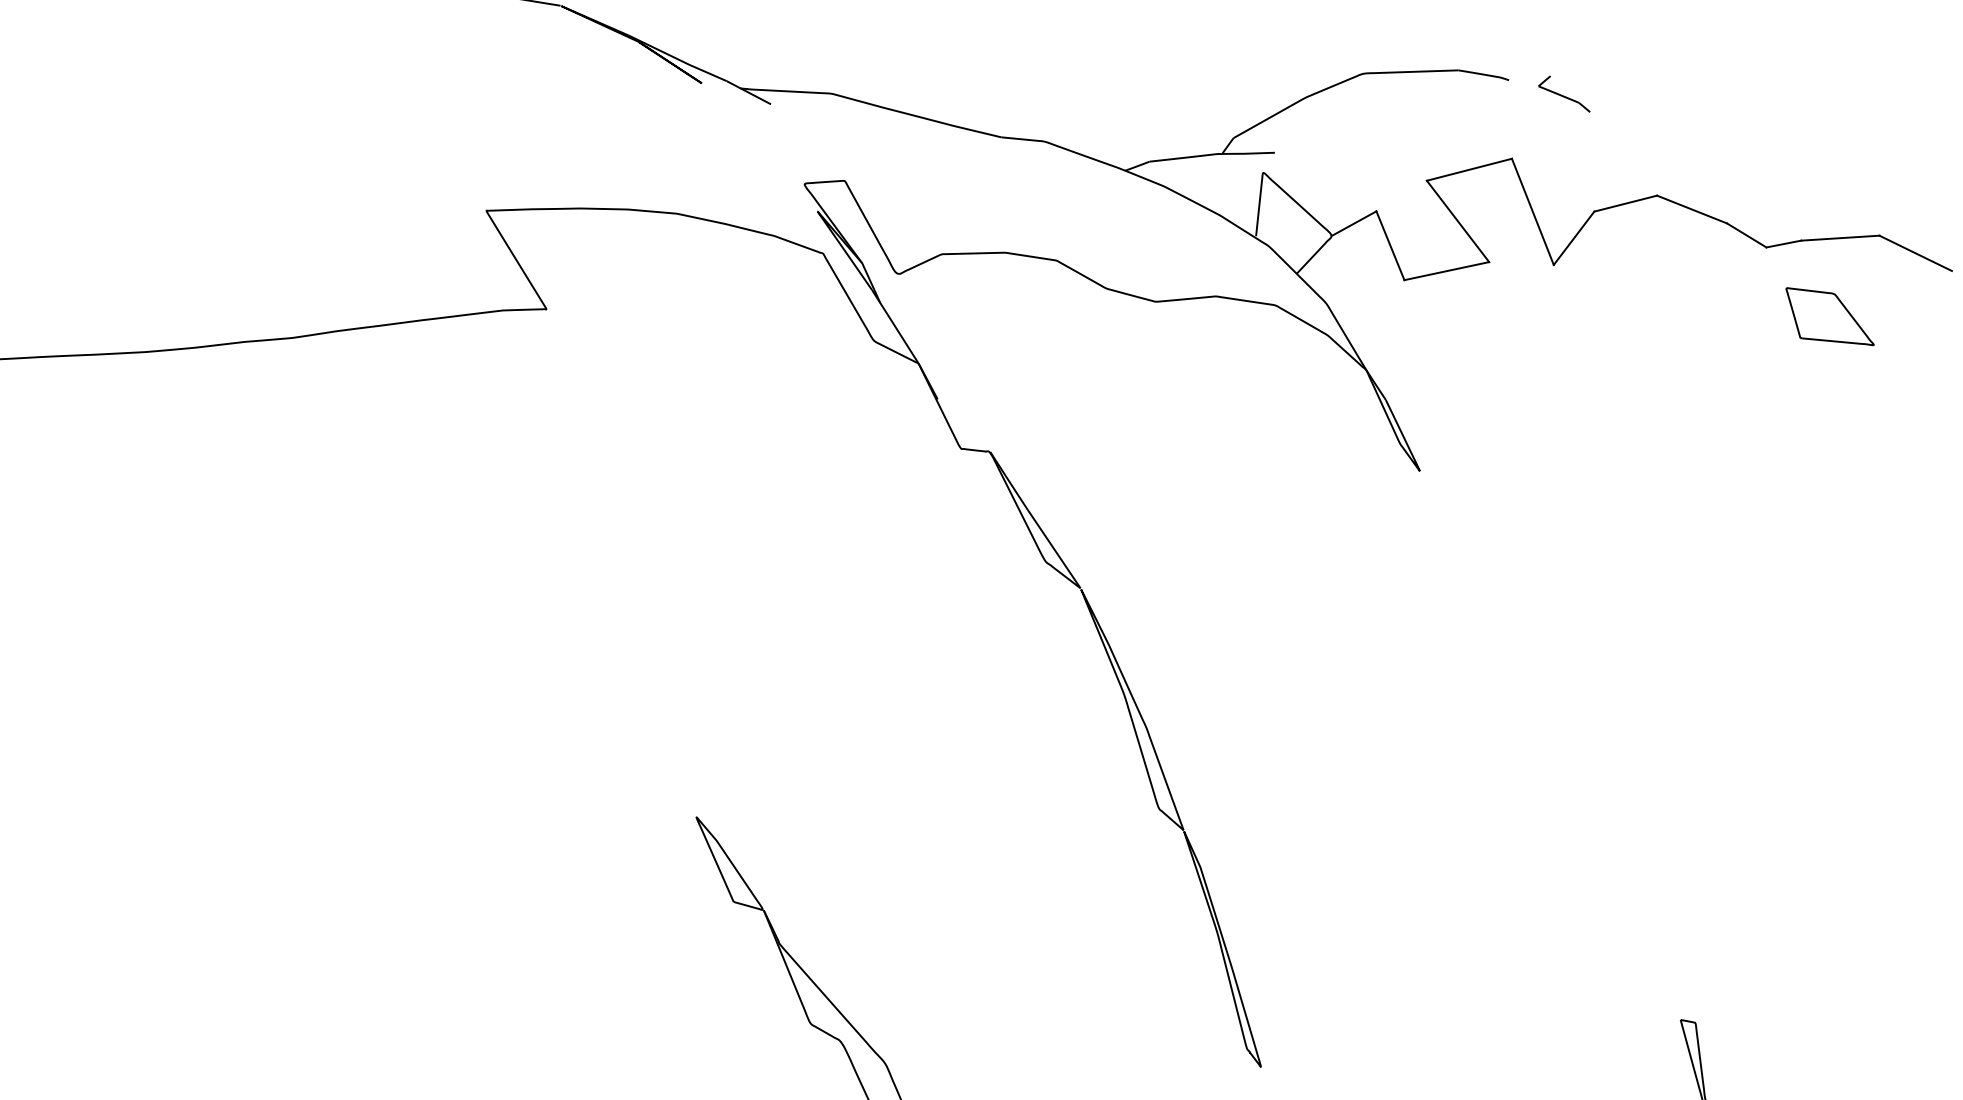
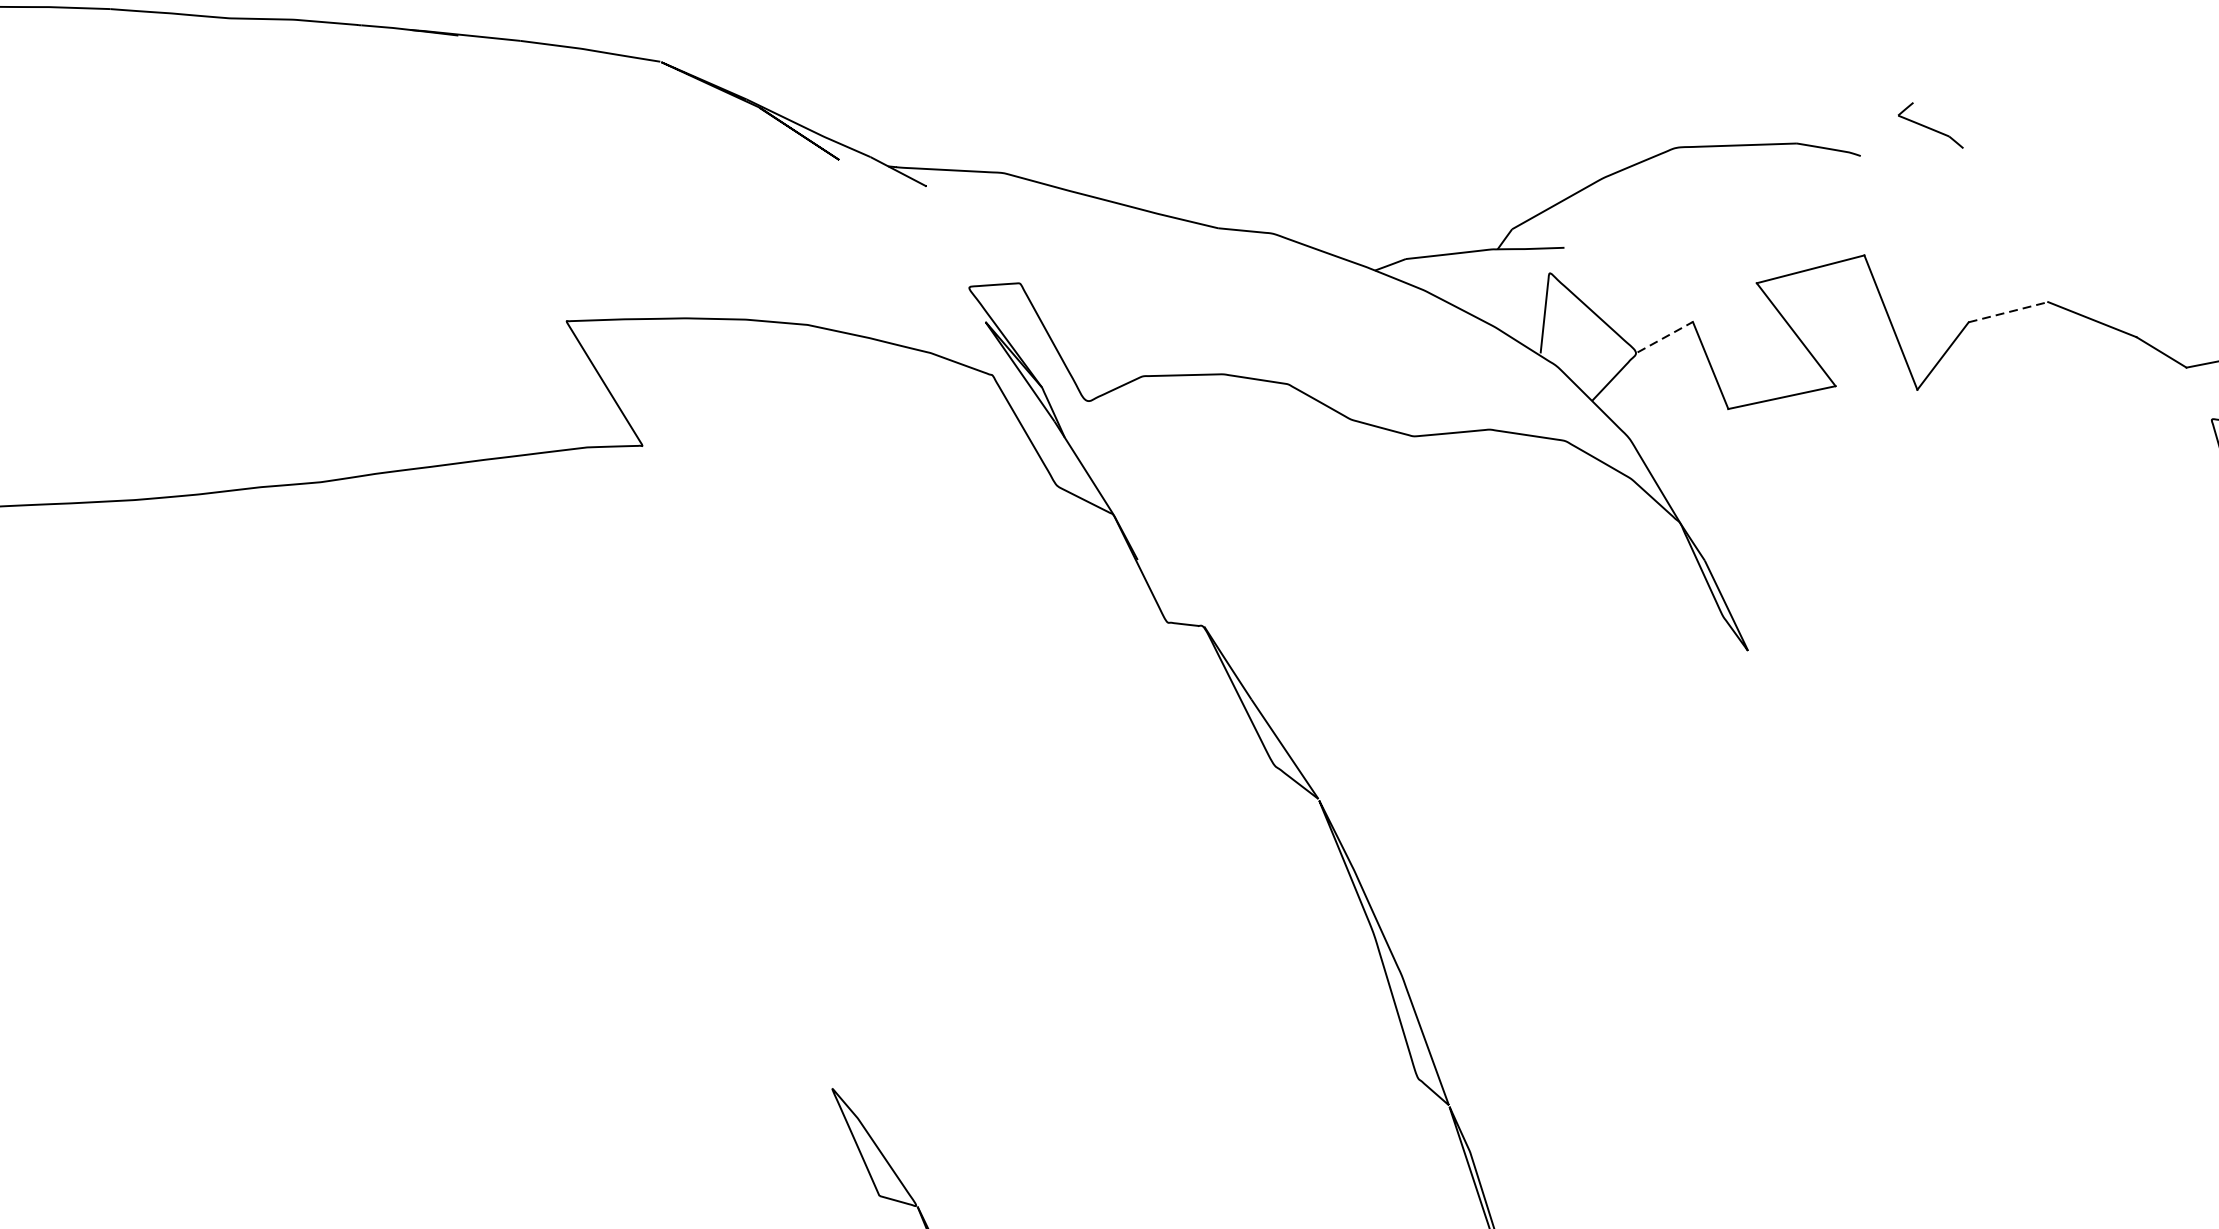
part: (1564, 93) -> (1930, 124), moved
line: (1626, 203) -> (2009, 312), solid -> dashed
line: (1354, 223) -> (1665, 337), solid -> dashed

